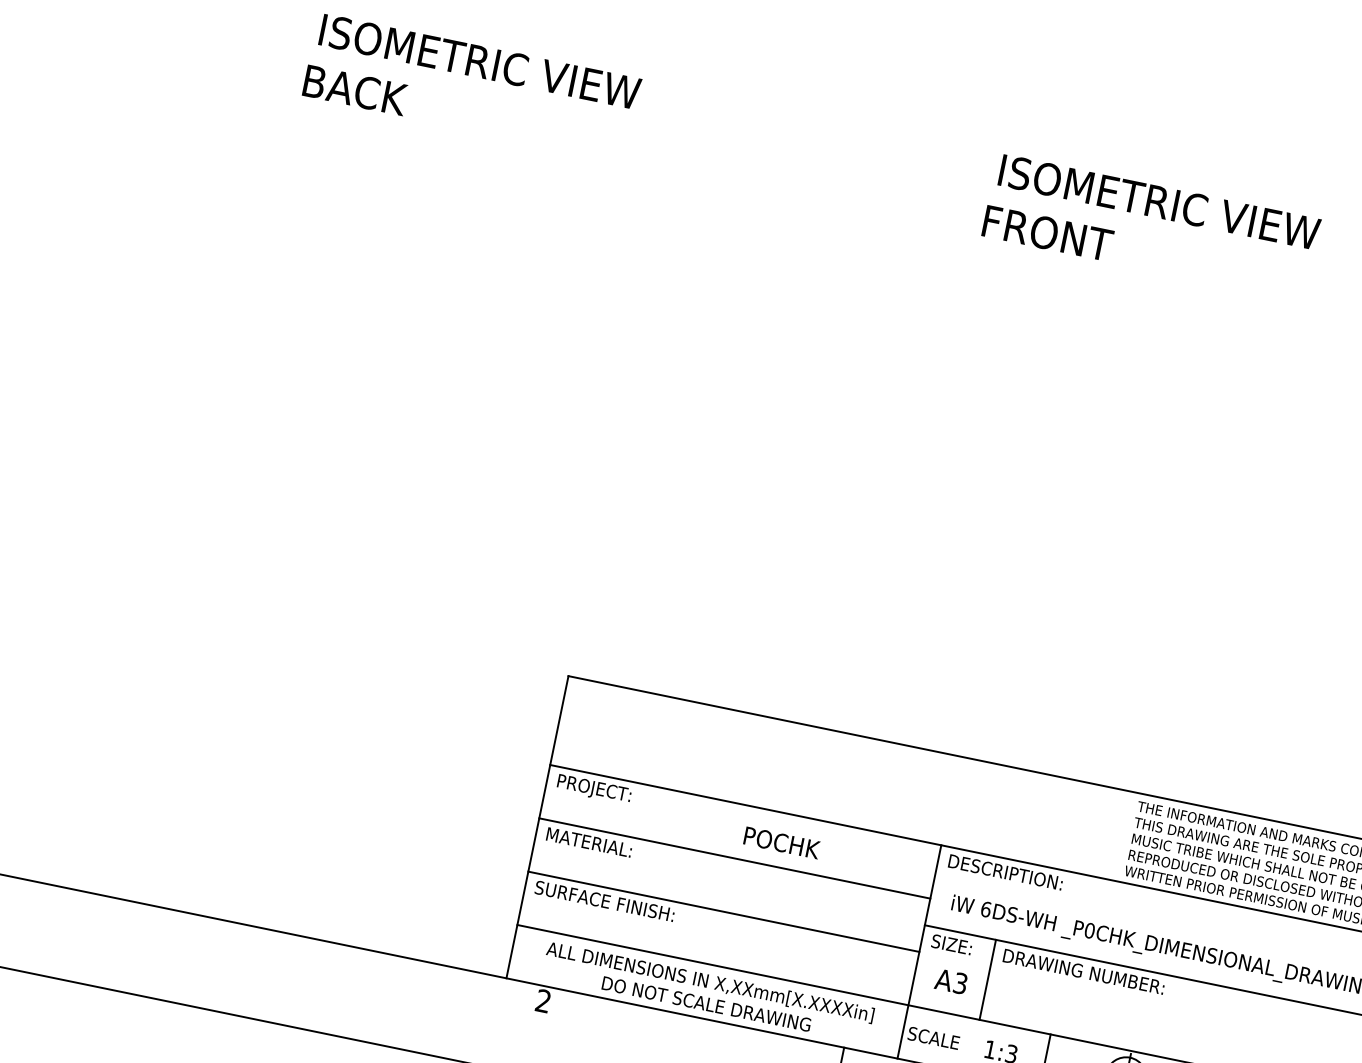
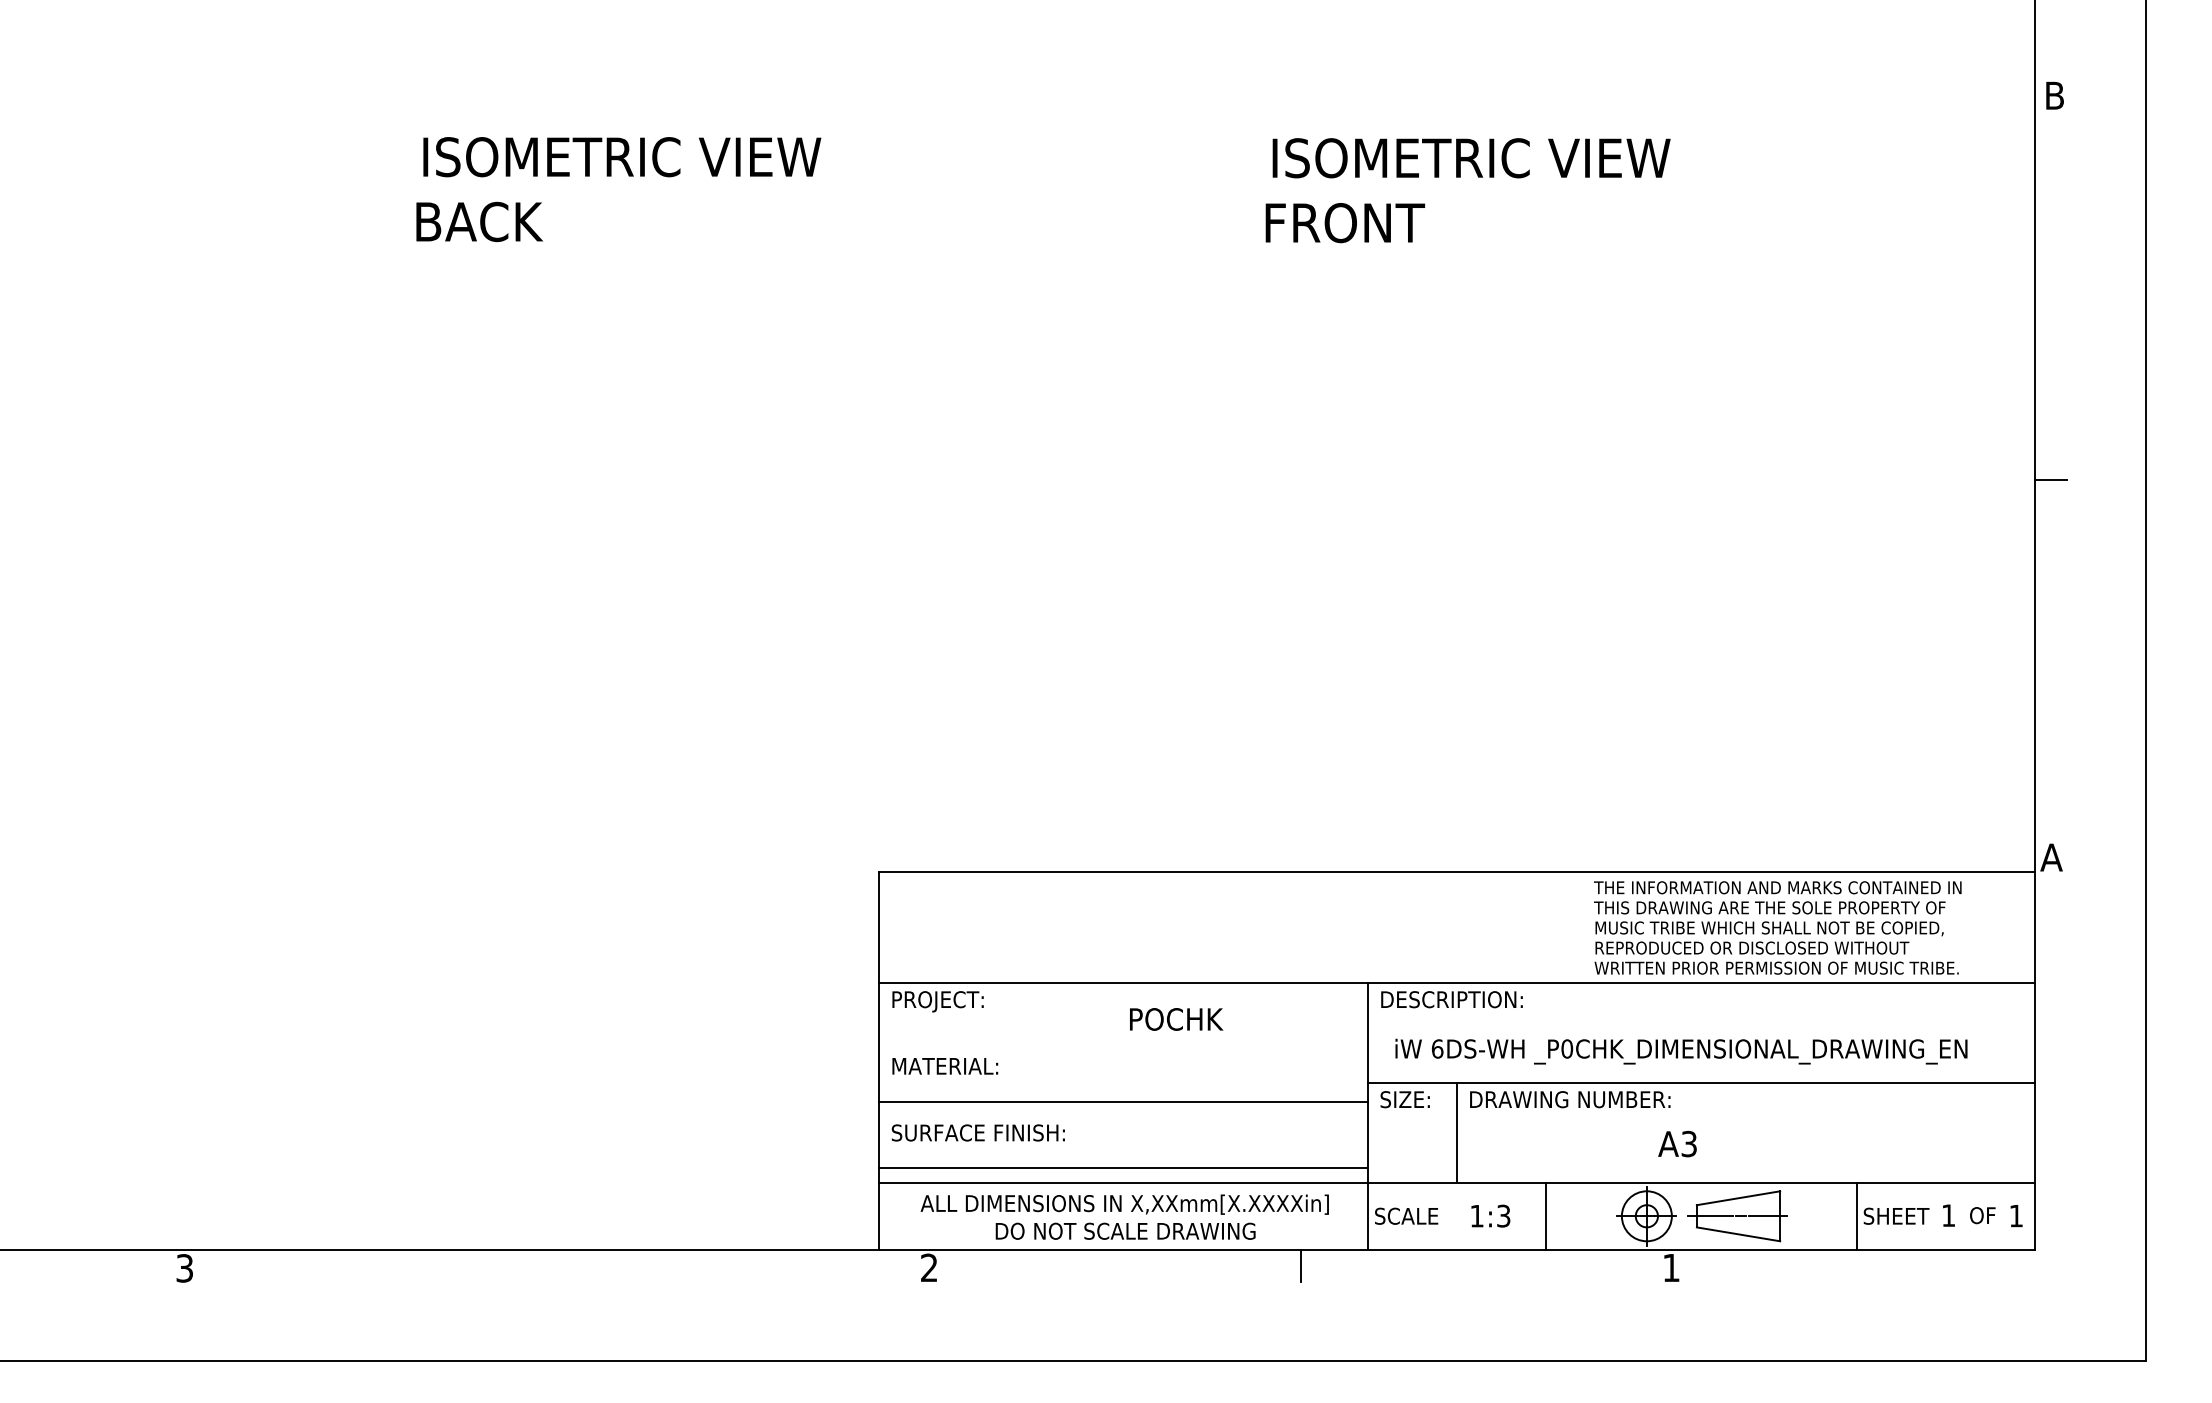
line: (734, 858) -> (1123, 1101), moved
line: (723, 911) -> (1123, 1168), moved
text: (951, 981) -> (1677, 1143), moved

